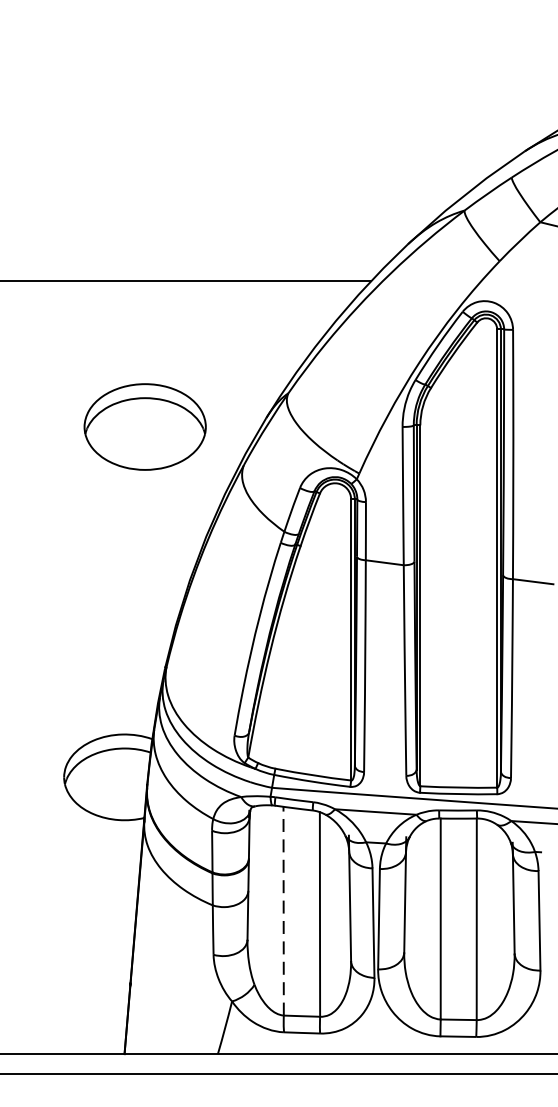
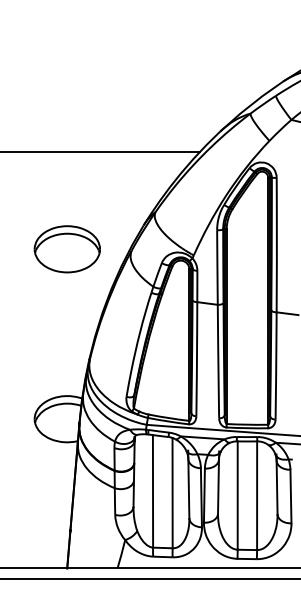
part: (143, 427) -> (66, 249), moved
line: (284, 909) -> (153, 490), dashed -> solid

